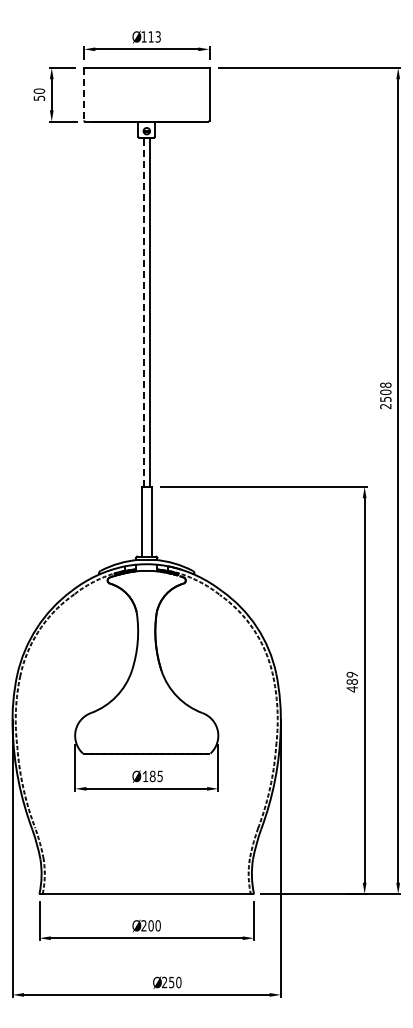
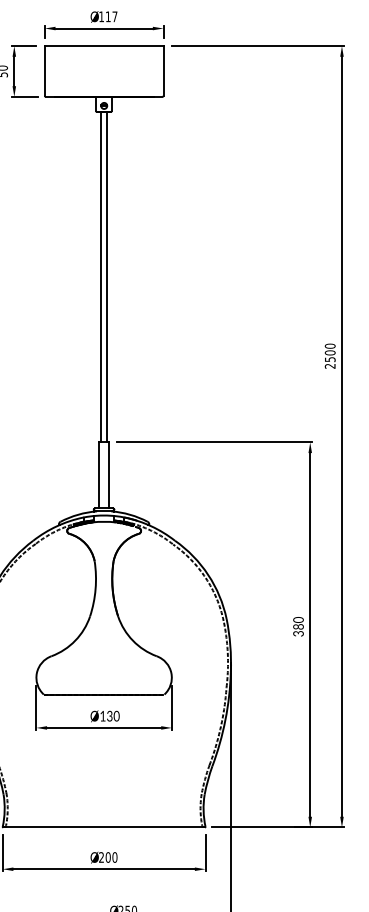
text: (157, 36) -> (114, 16), 113 -> 117
line: (84, 94) -> (45, 71), dashed -> solid
line: (143, 312) -> (101, 277), dashed -> solid
text: (385, 384) -> (329, 345), 2508 -> 2500
text: (351, 681) -> (297, 626), 489 -> 380
text: (156, 775) -> (113, 715), Ø185 -> Ø130

